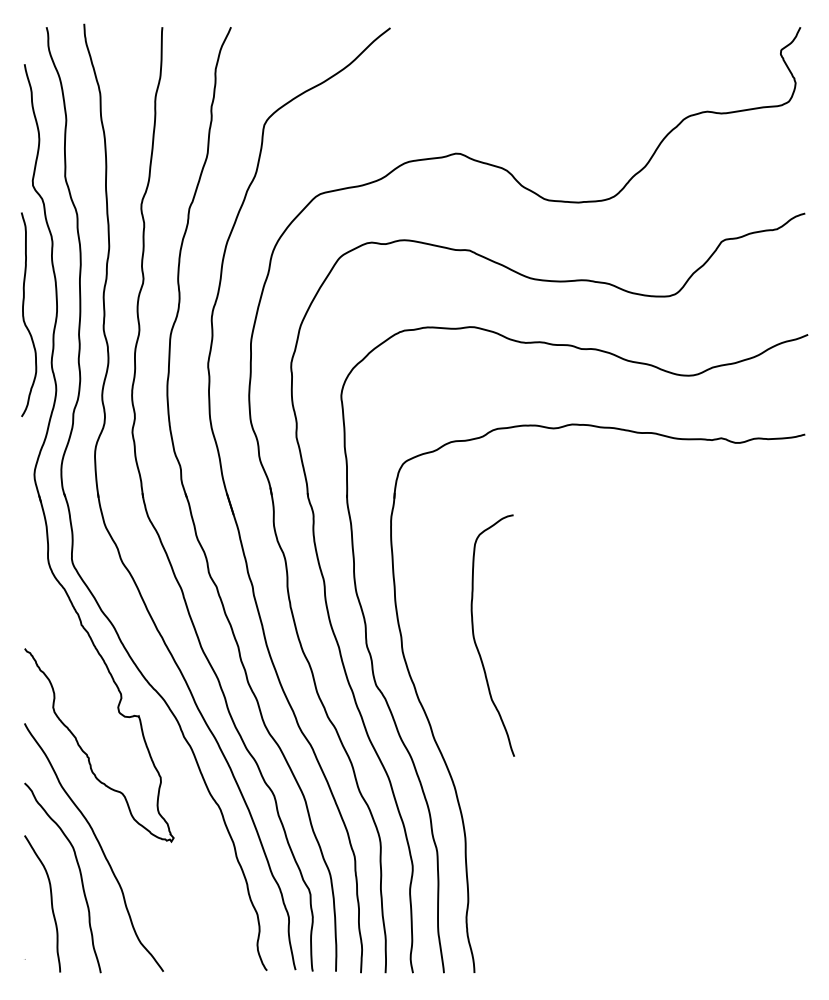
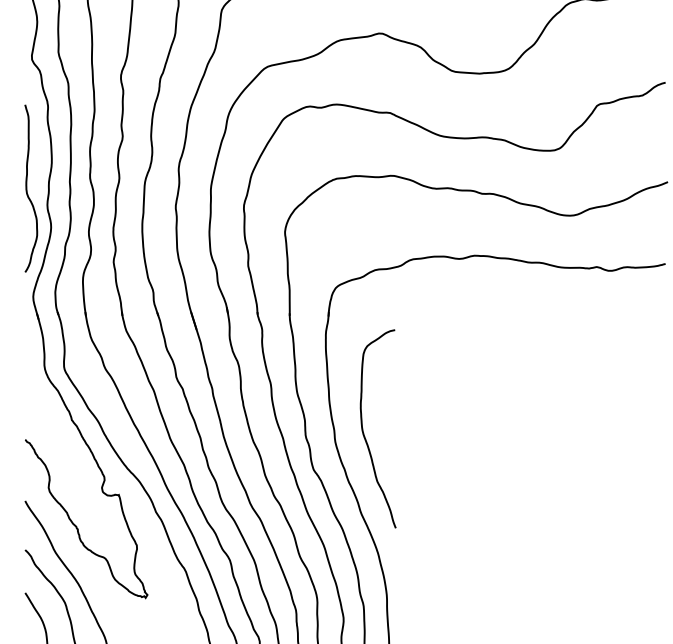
curve: (24, 316) -> (27, 190), moved
curve: (475, 639) -> (363, 432), moved

